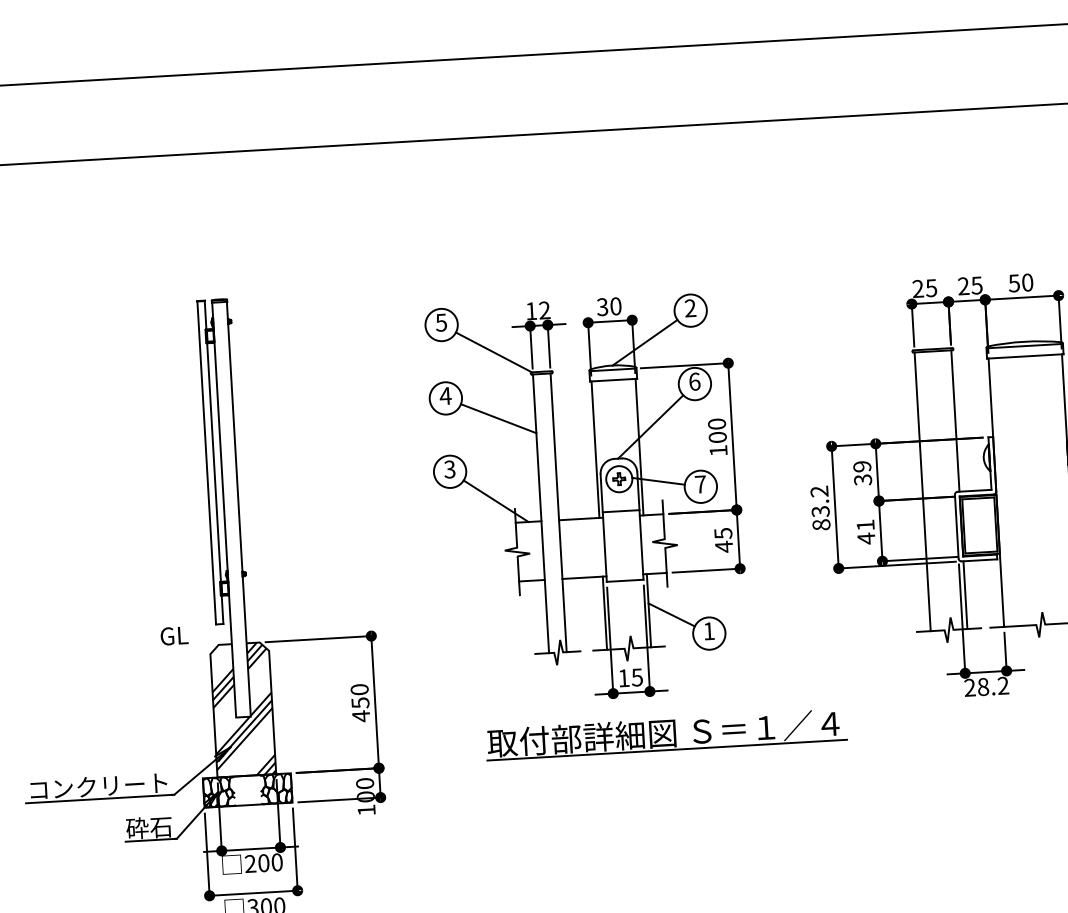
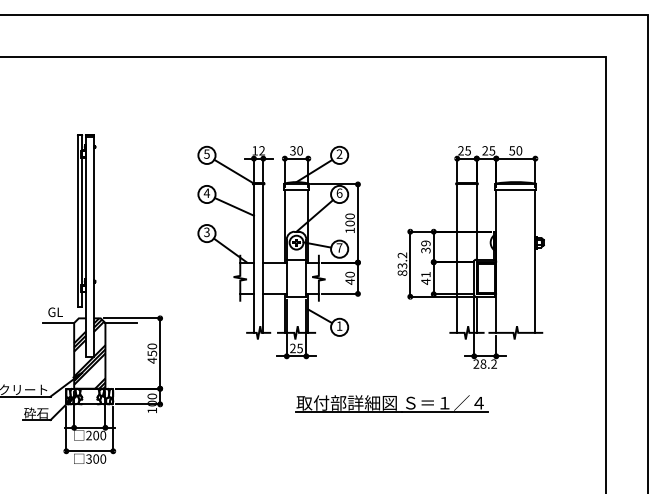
text: (722, 533) -> (349, 274), 45 -> 40
line: (297, 650) -> (120, 323), added
line: (181, 656) -> (58, 323), added
text: (623, 678) -> (292, 348), 15 -> 25
part: (665, 734) -> (391, 403), moved

